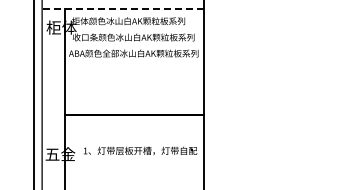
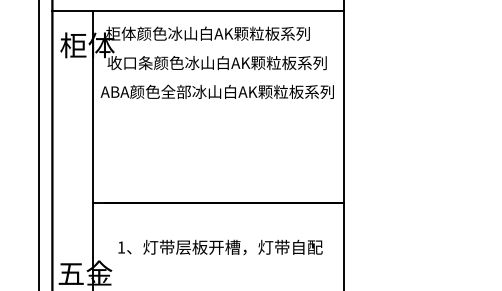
line: (122, 8) -> (197, 10), dashed -> solid
text: (140, 150) -> (220, 246), moved

